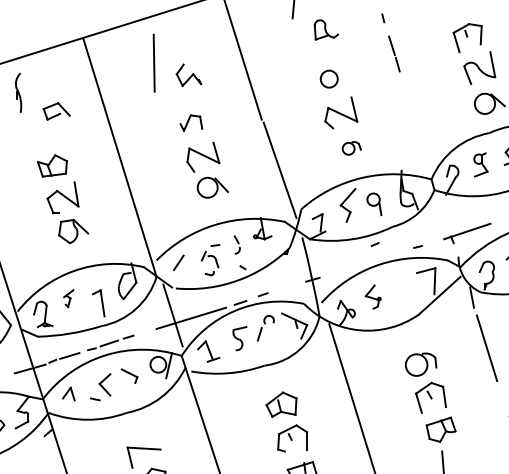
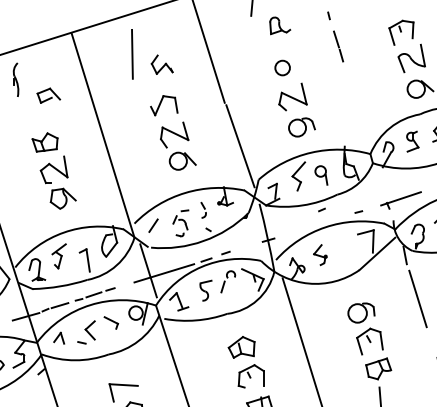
part: (191, 122) -> (164, 105), size x1.43
part: (351, 148) -> (301, 127), size x1.67
part: (68, 298) -> (58, 256), size x1.67

